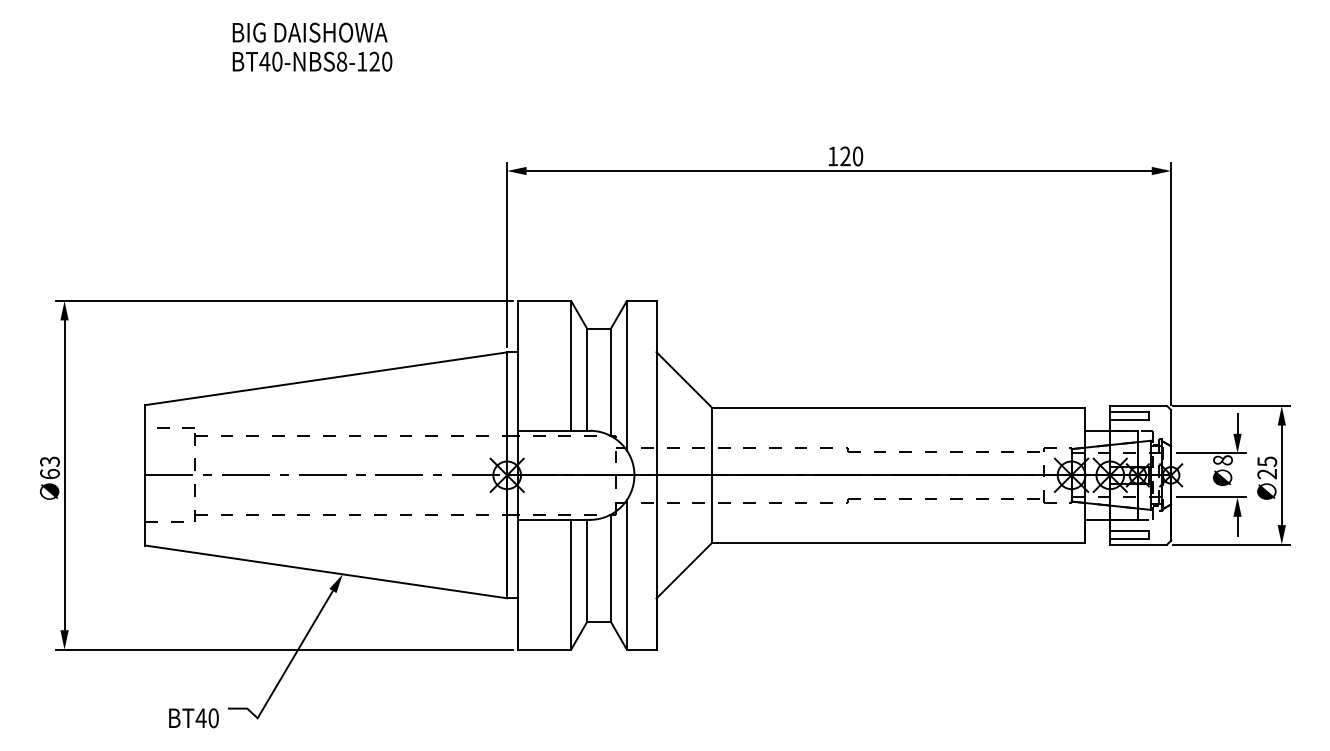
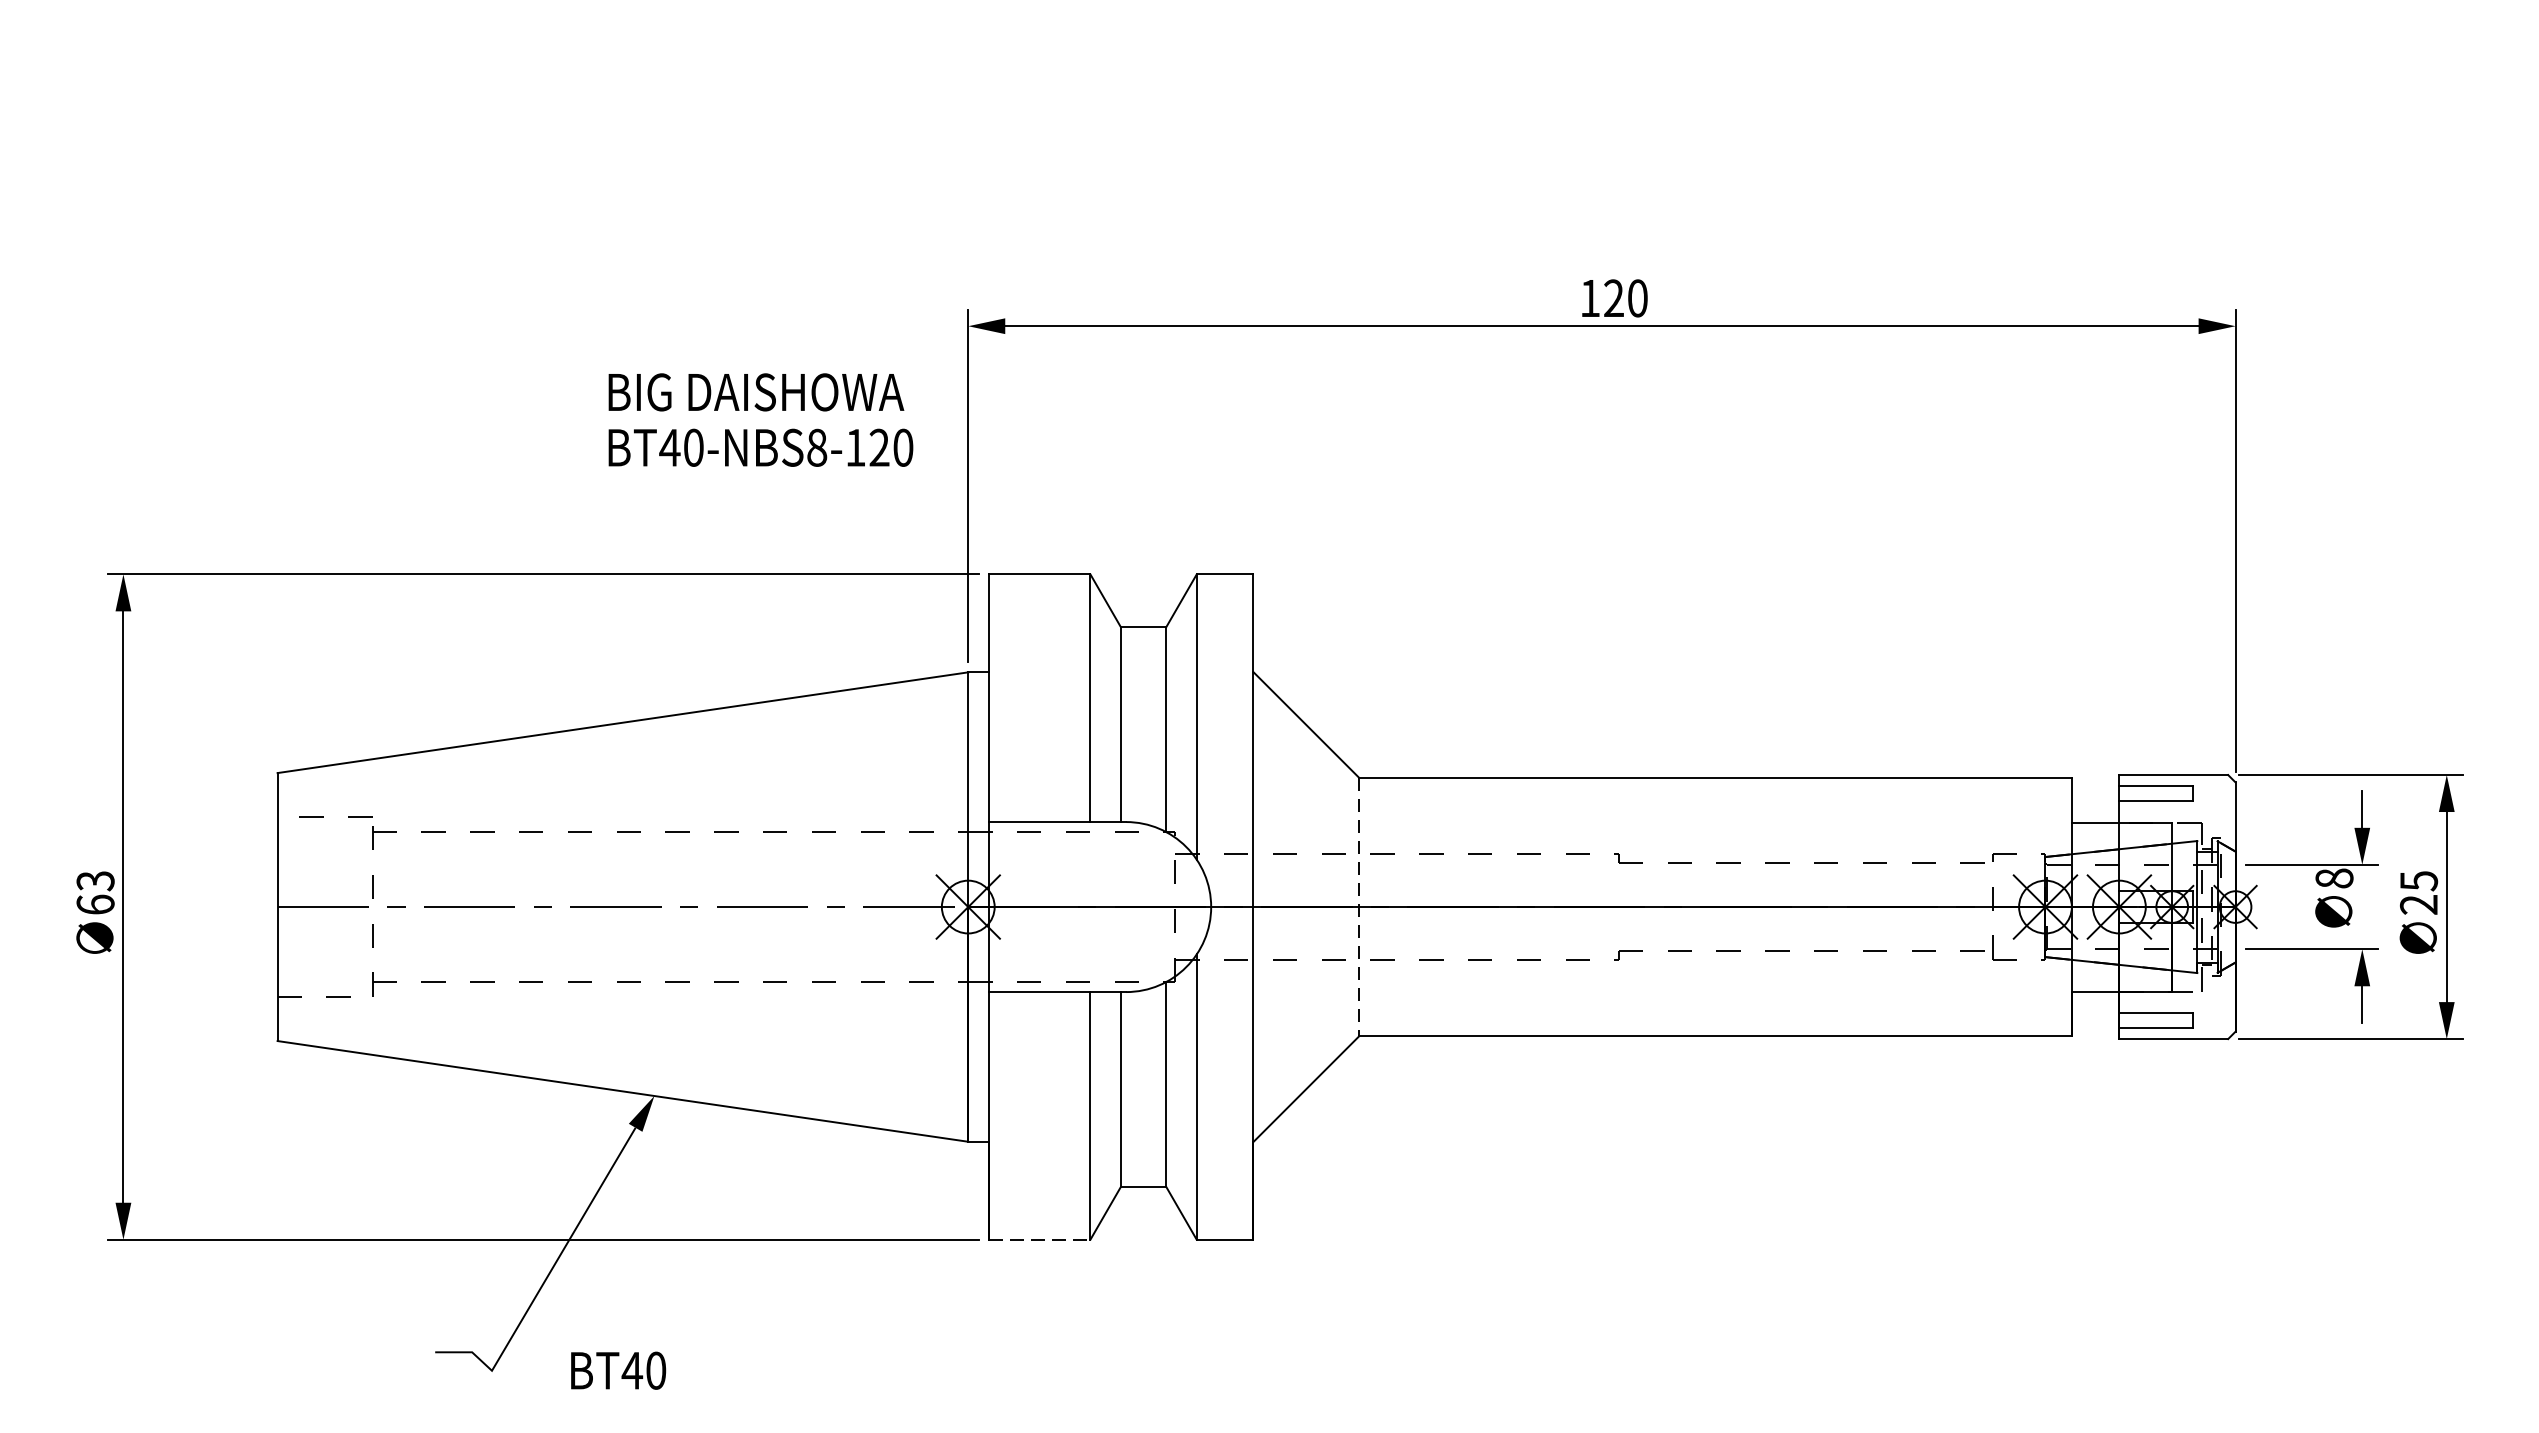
text: (312, 46) -> (760, 418), moved
line: (711, 475) -> (1358, 907), solid -> dashed
line: (545, 649) -> (1041, 1239), solid -> dashed
text: (193, 718) -> (617, 1371), moved

